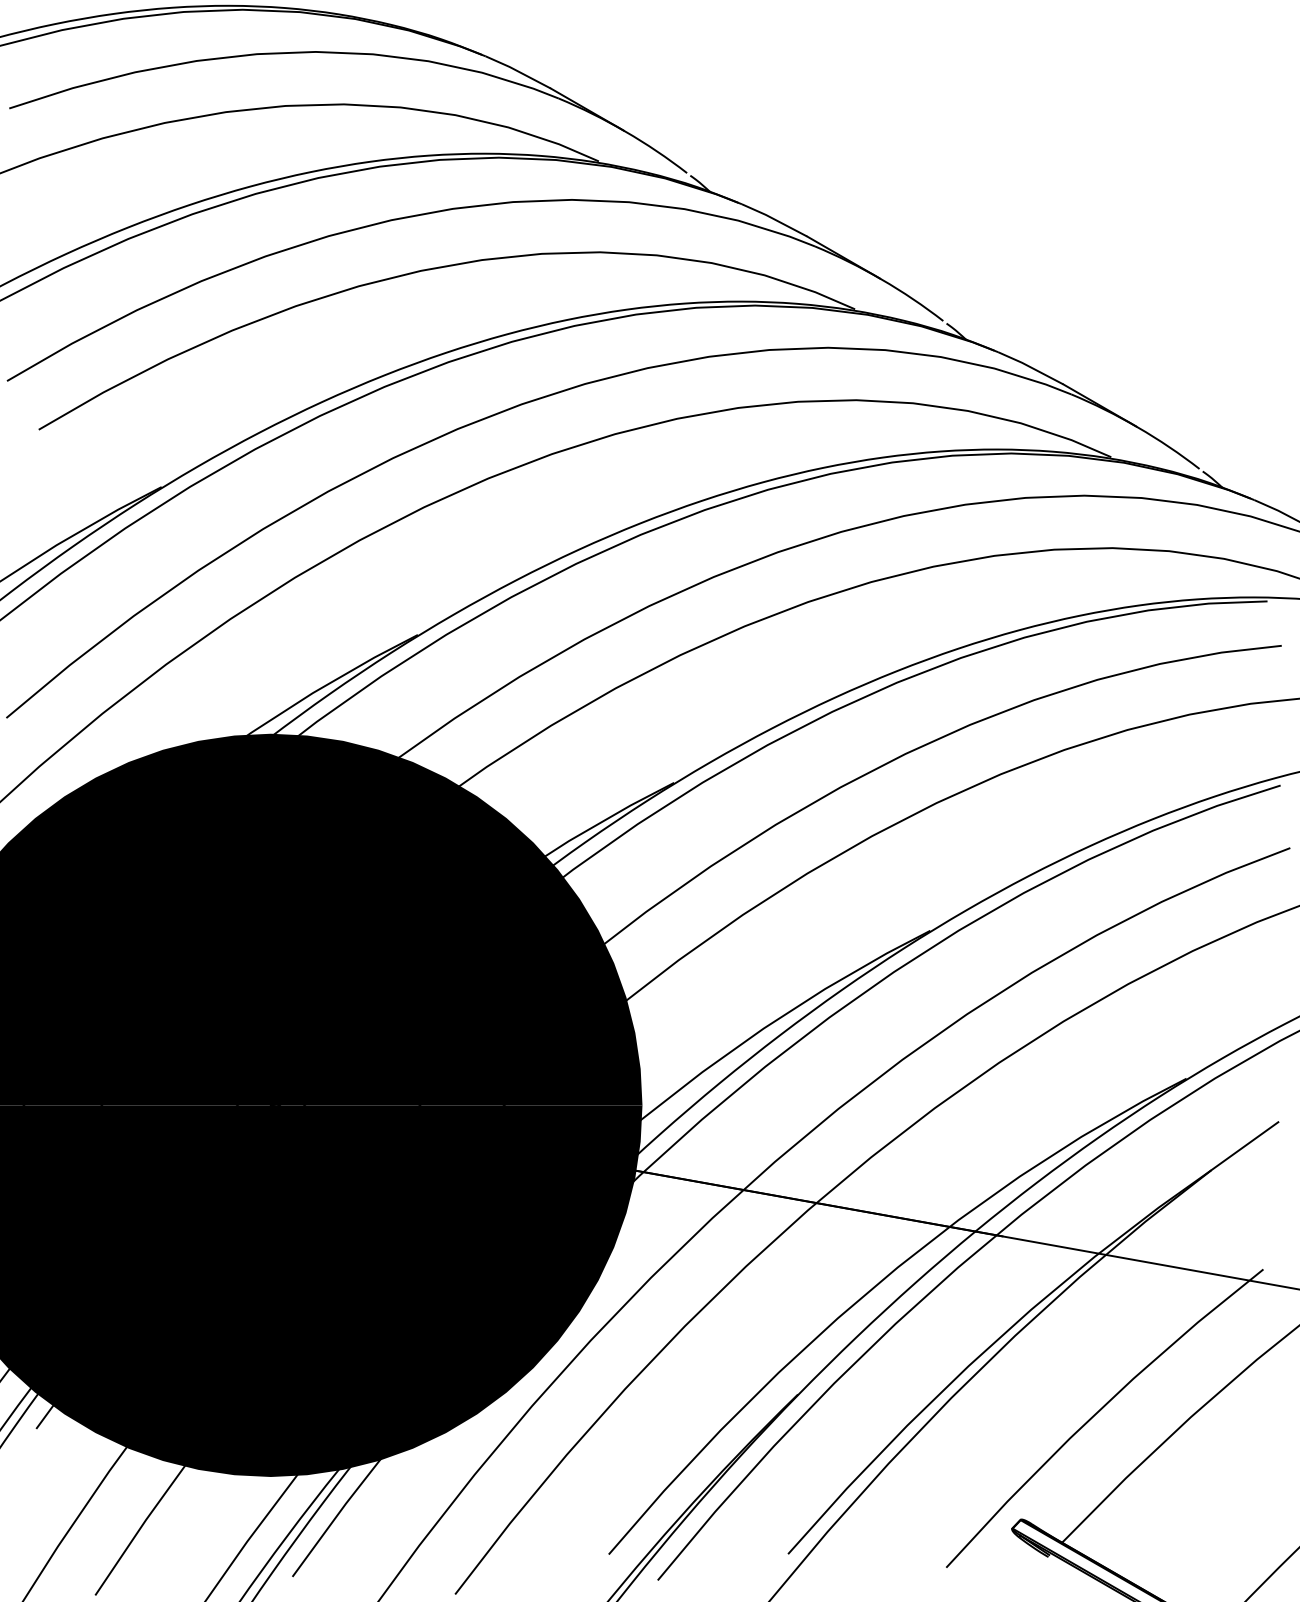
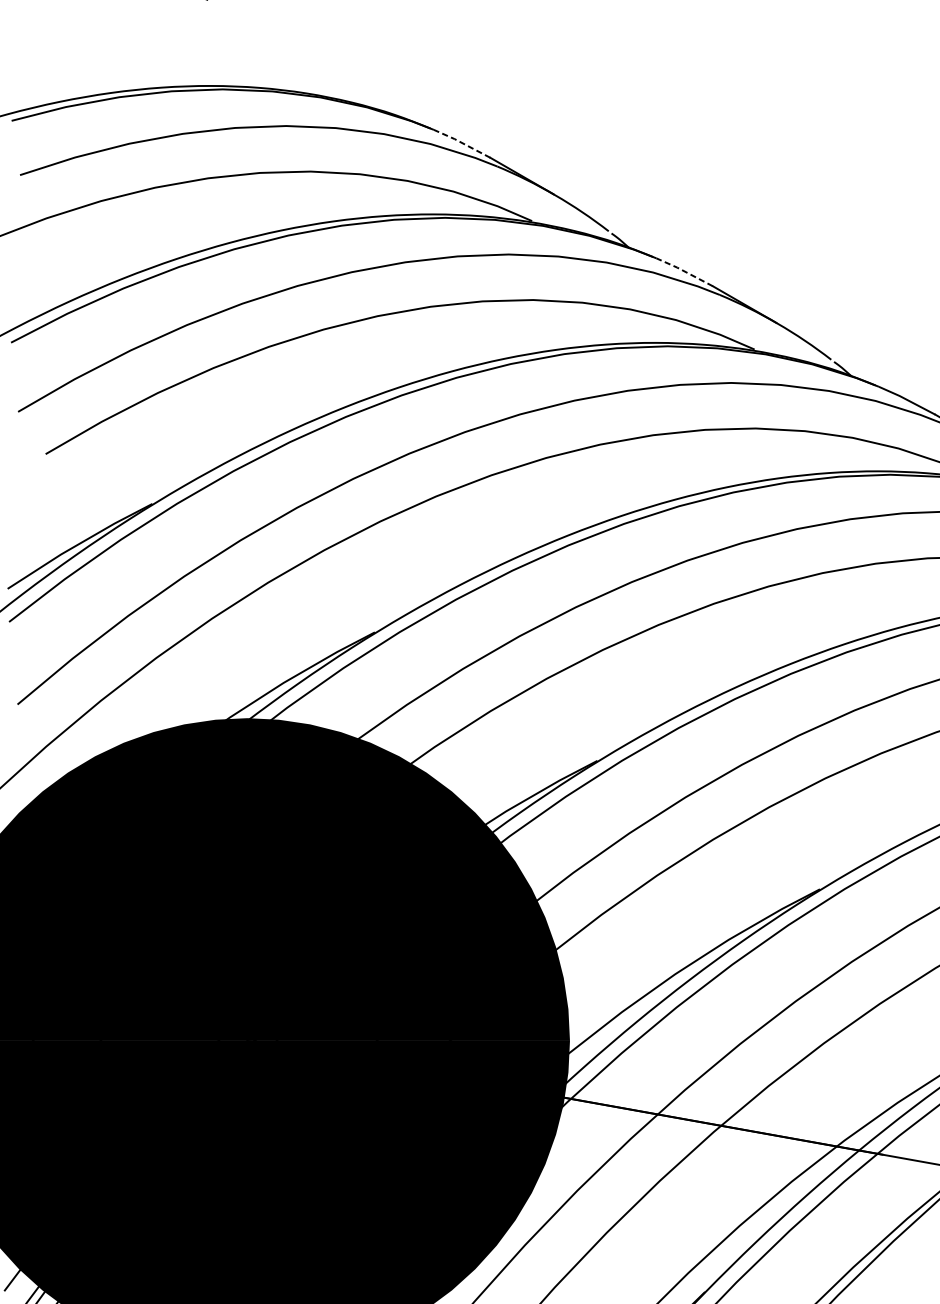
line: (517, 71) -> (461, 143), solid -> dashed
line: (773, 219) -> (683, 271), solid -> dashed

